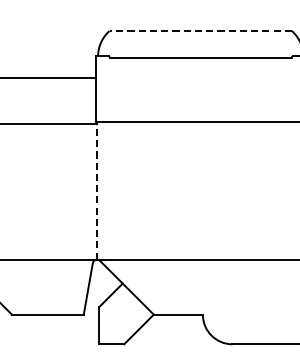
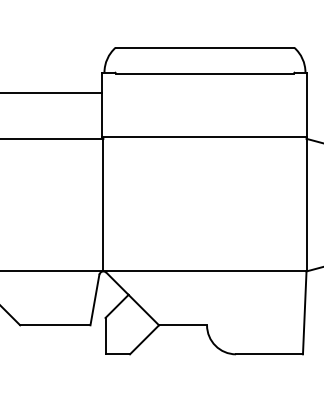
line: (200, 30) -> (204, 47), dashed -> solid
line: (97, 191) -> (103, 204), dashed -> solid

